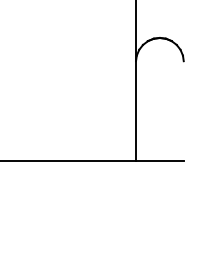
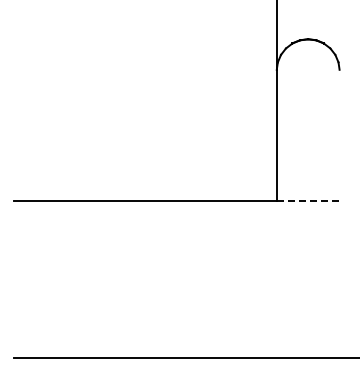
line: (160, 160) -> (308, 200), solid -> dashed

